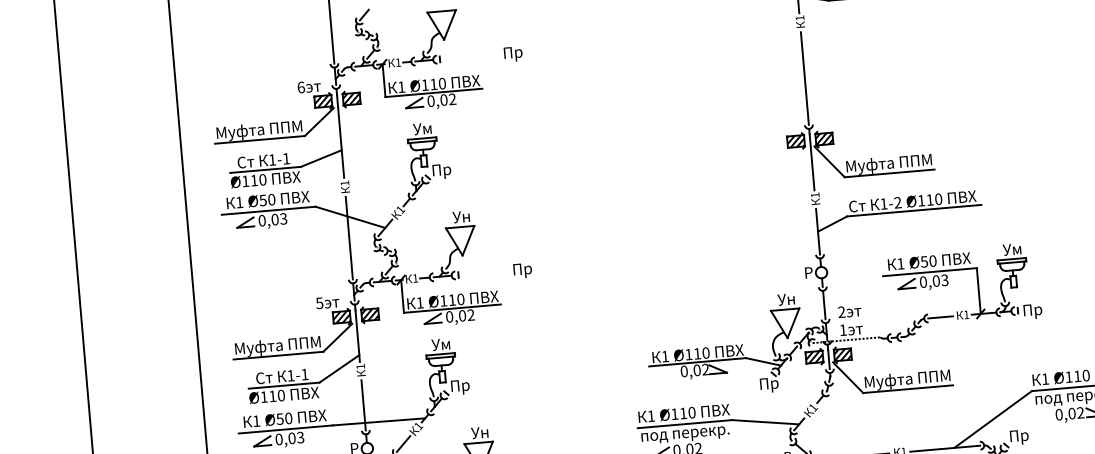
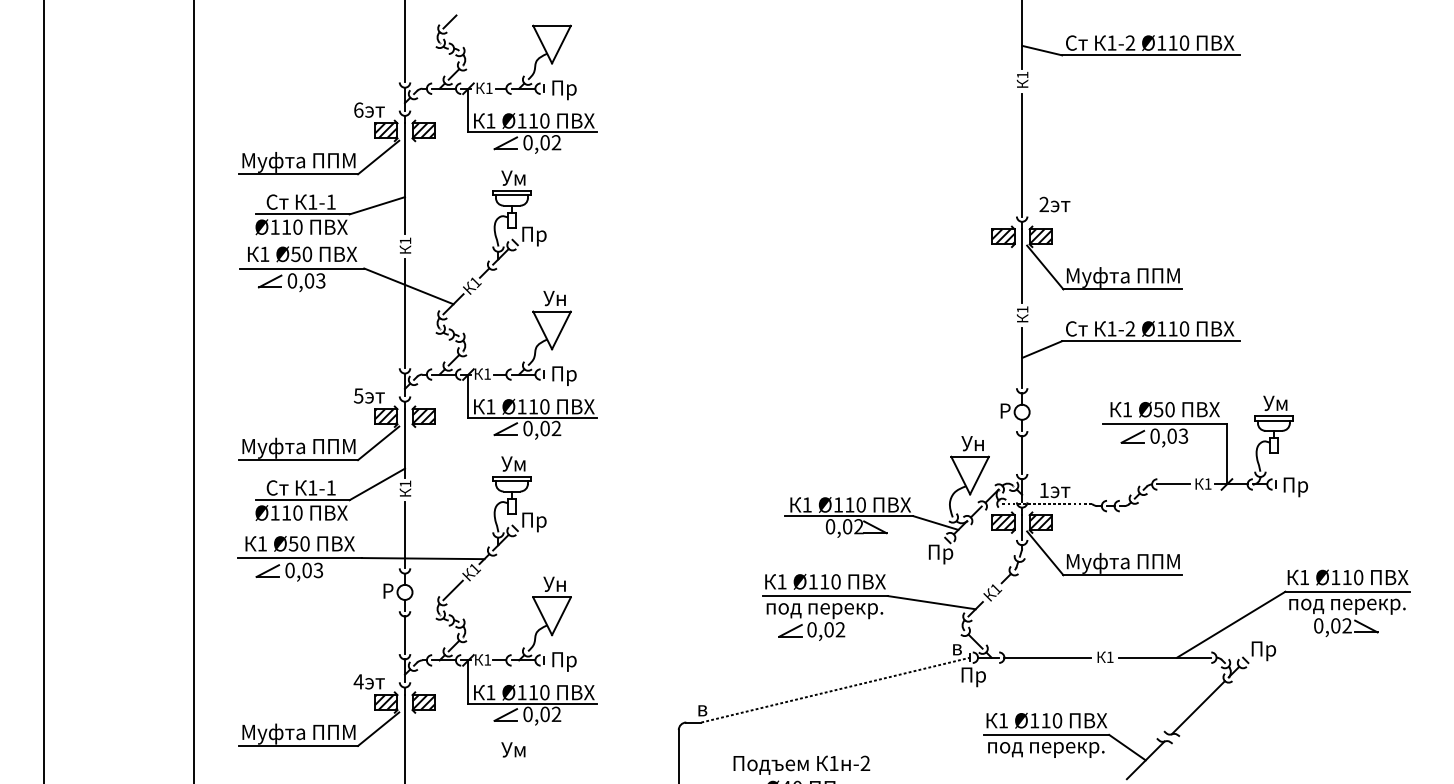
text: (513, 54) -> (564, 90), moved
text: (522, 270) -> (564, 375), moved
text: (849, 311) -> (1054, 204), moved

